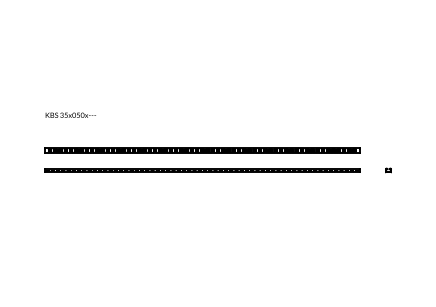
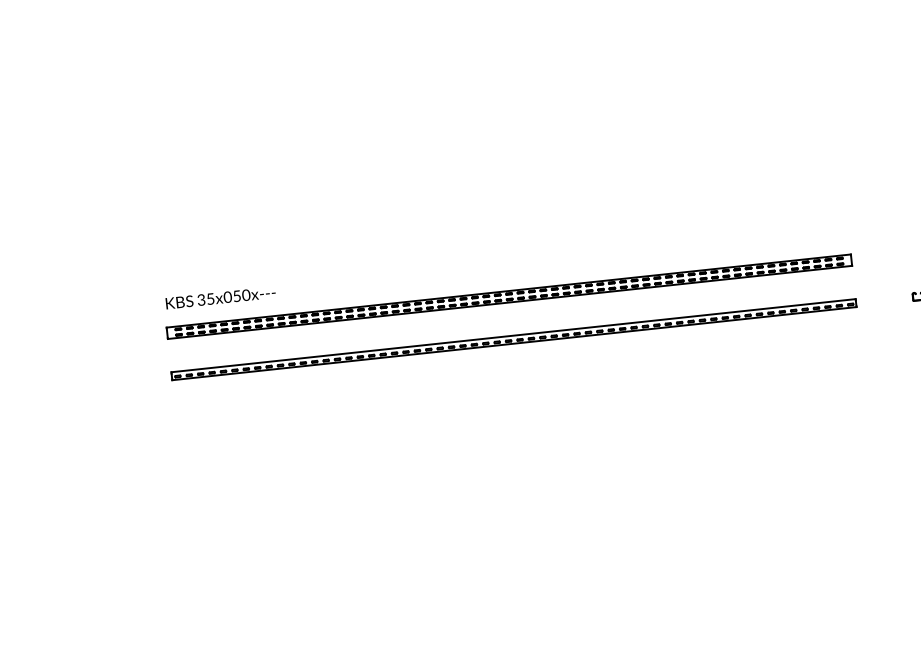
text: (70, 114) -> (219, 296), moved

